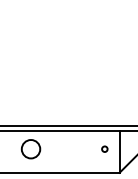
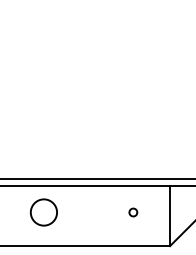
circle: (104, 148) -> (132, 211), moved

